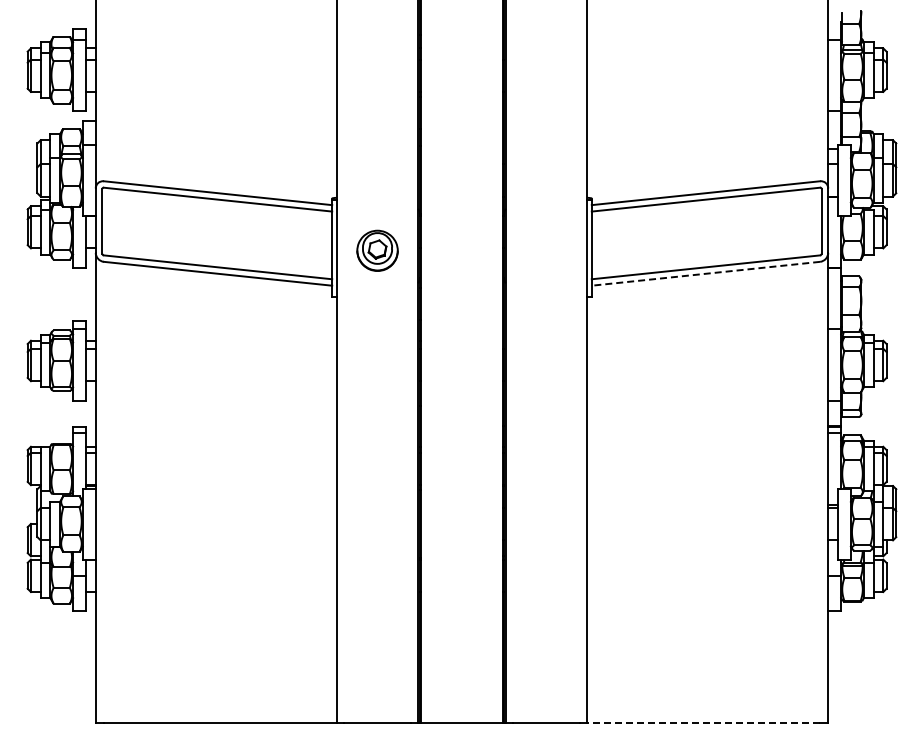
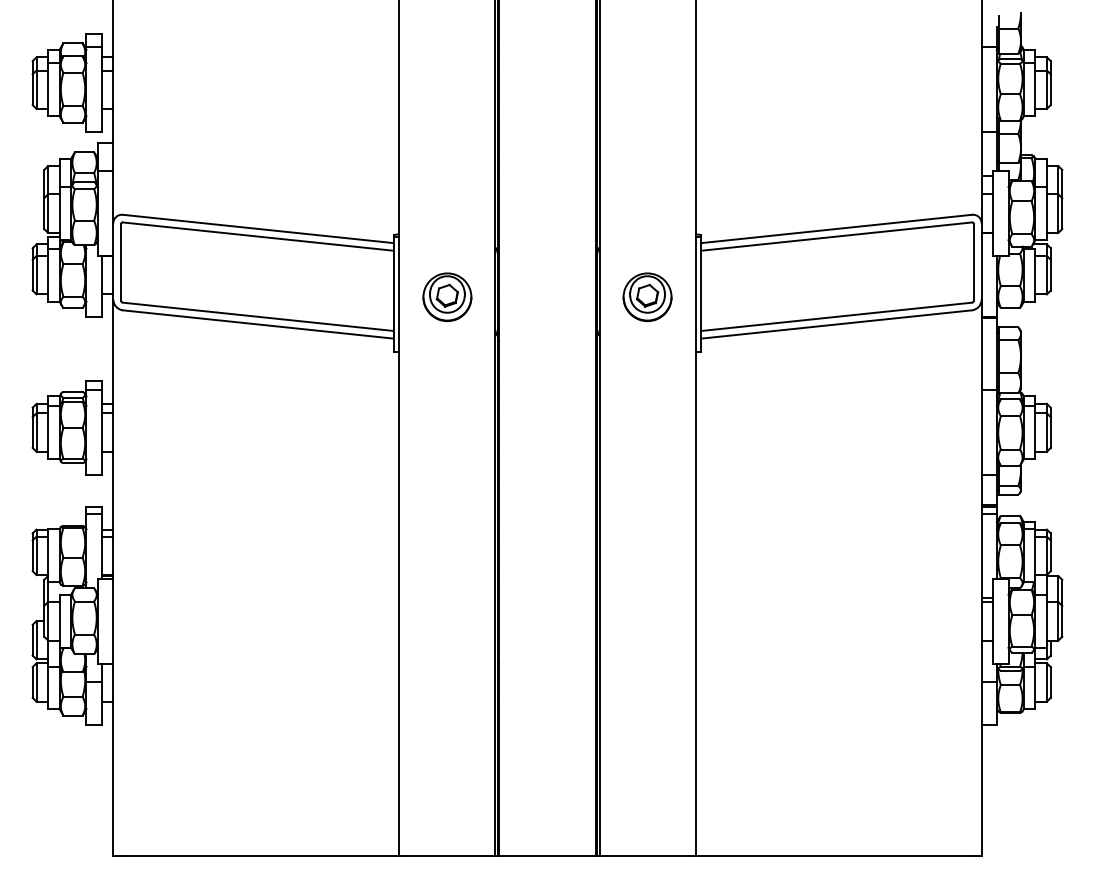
part: (546, 250) -> (647, 296), added
line: (705, 273) -> (836, 324), dashed -> solid
line: (703, 722) -> (833, 856), dashed -> solid

